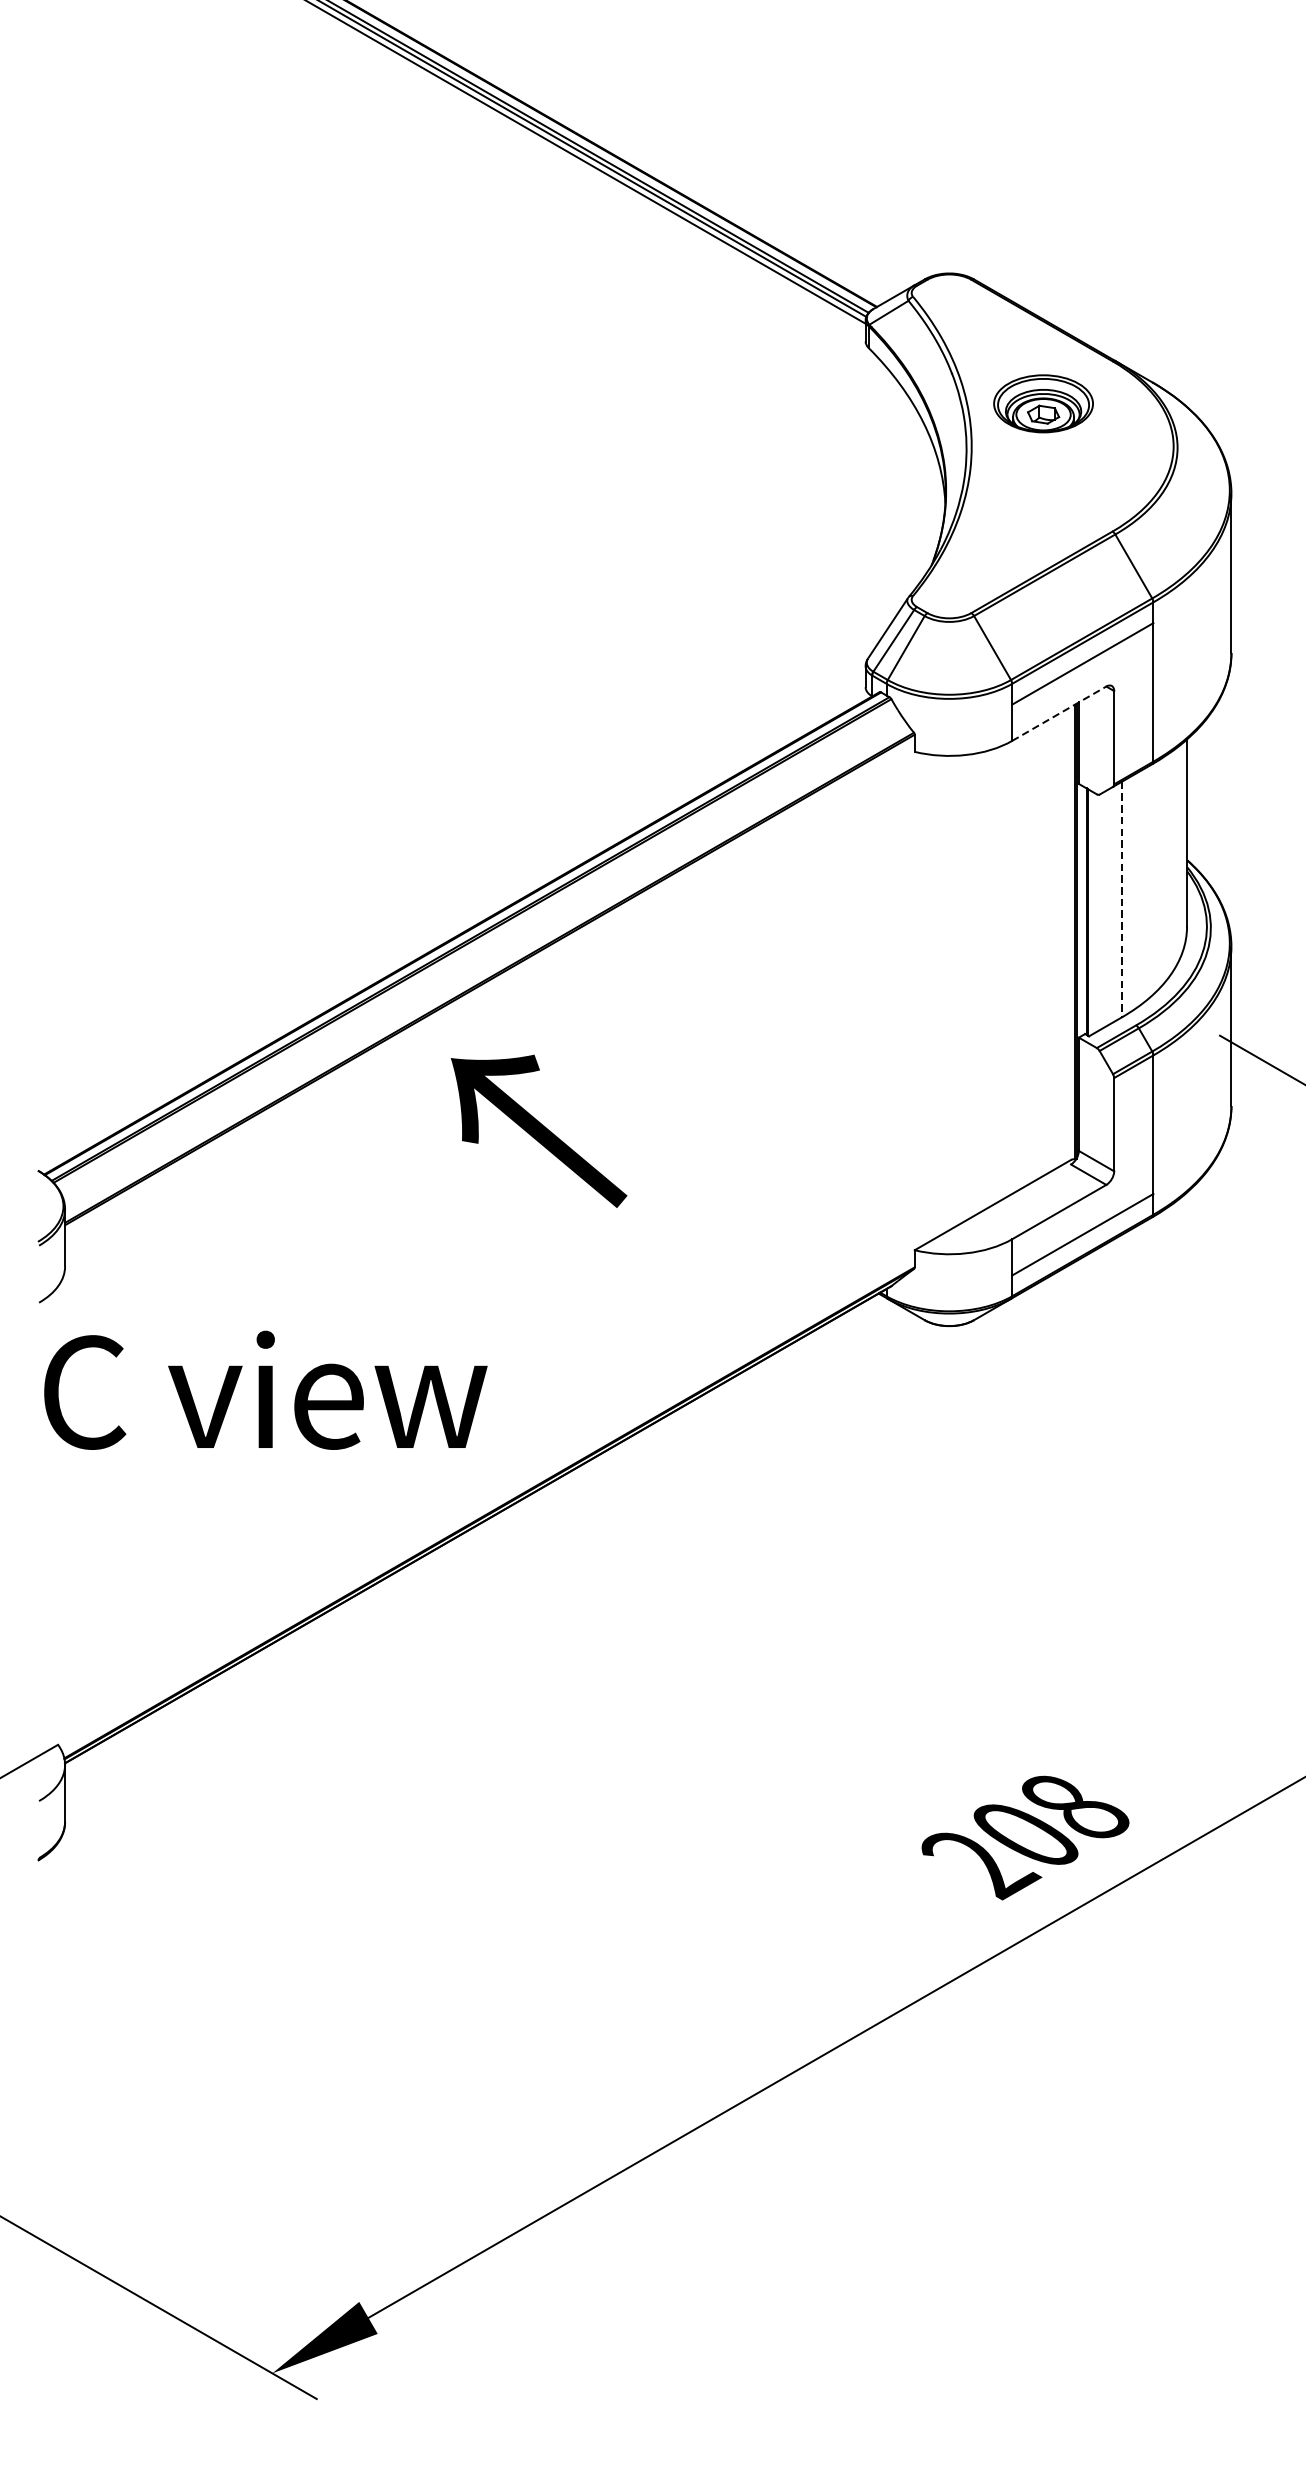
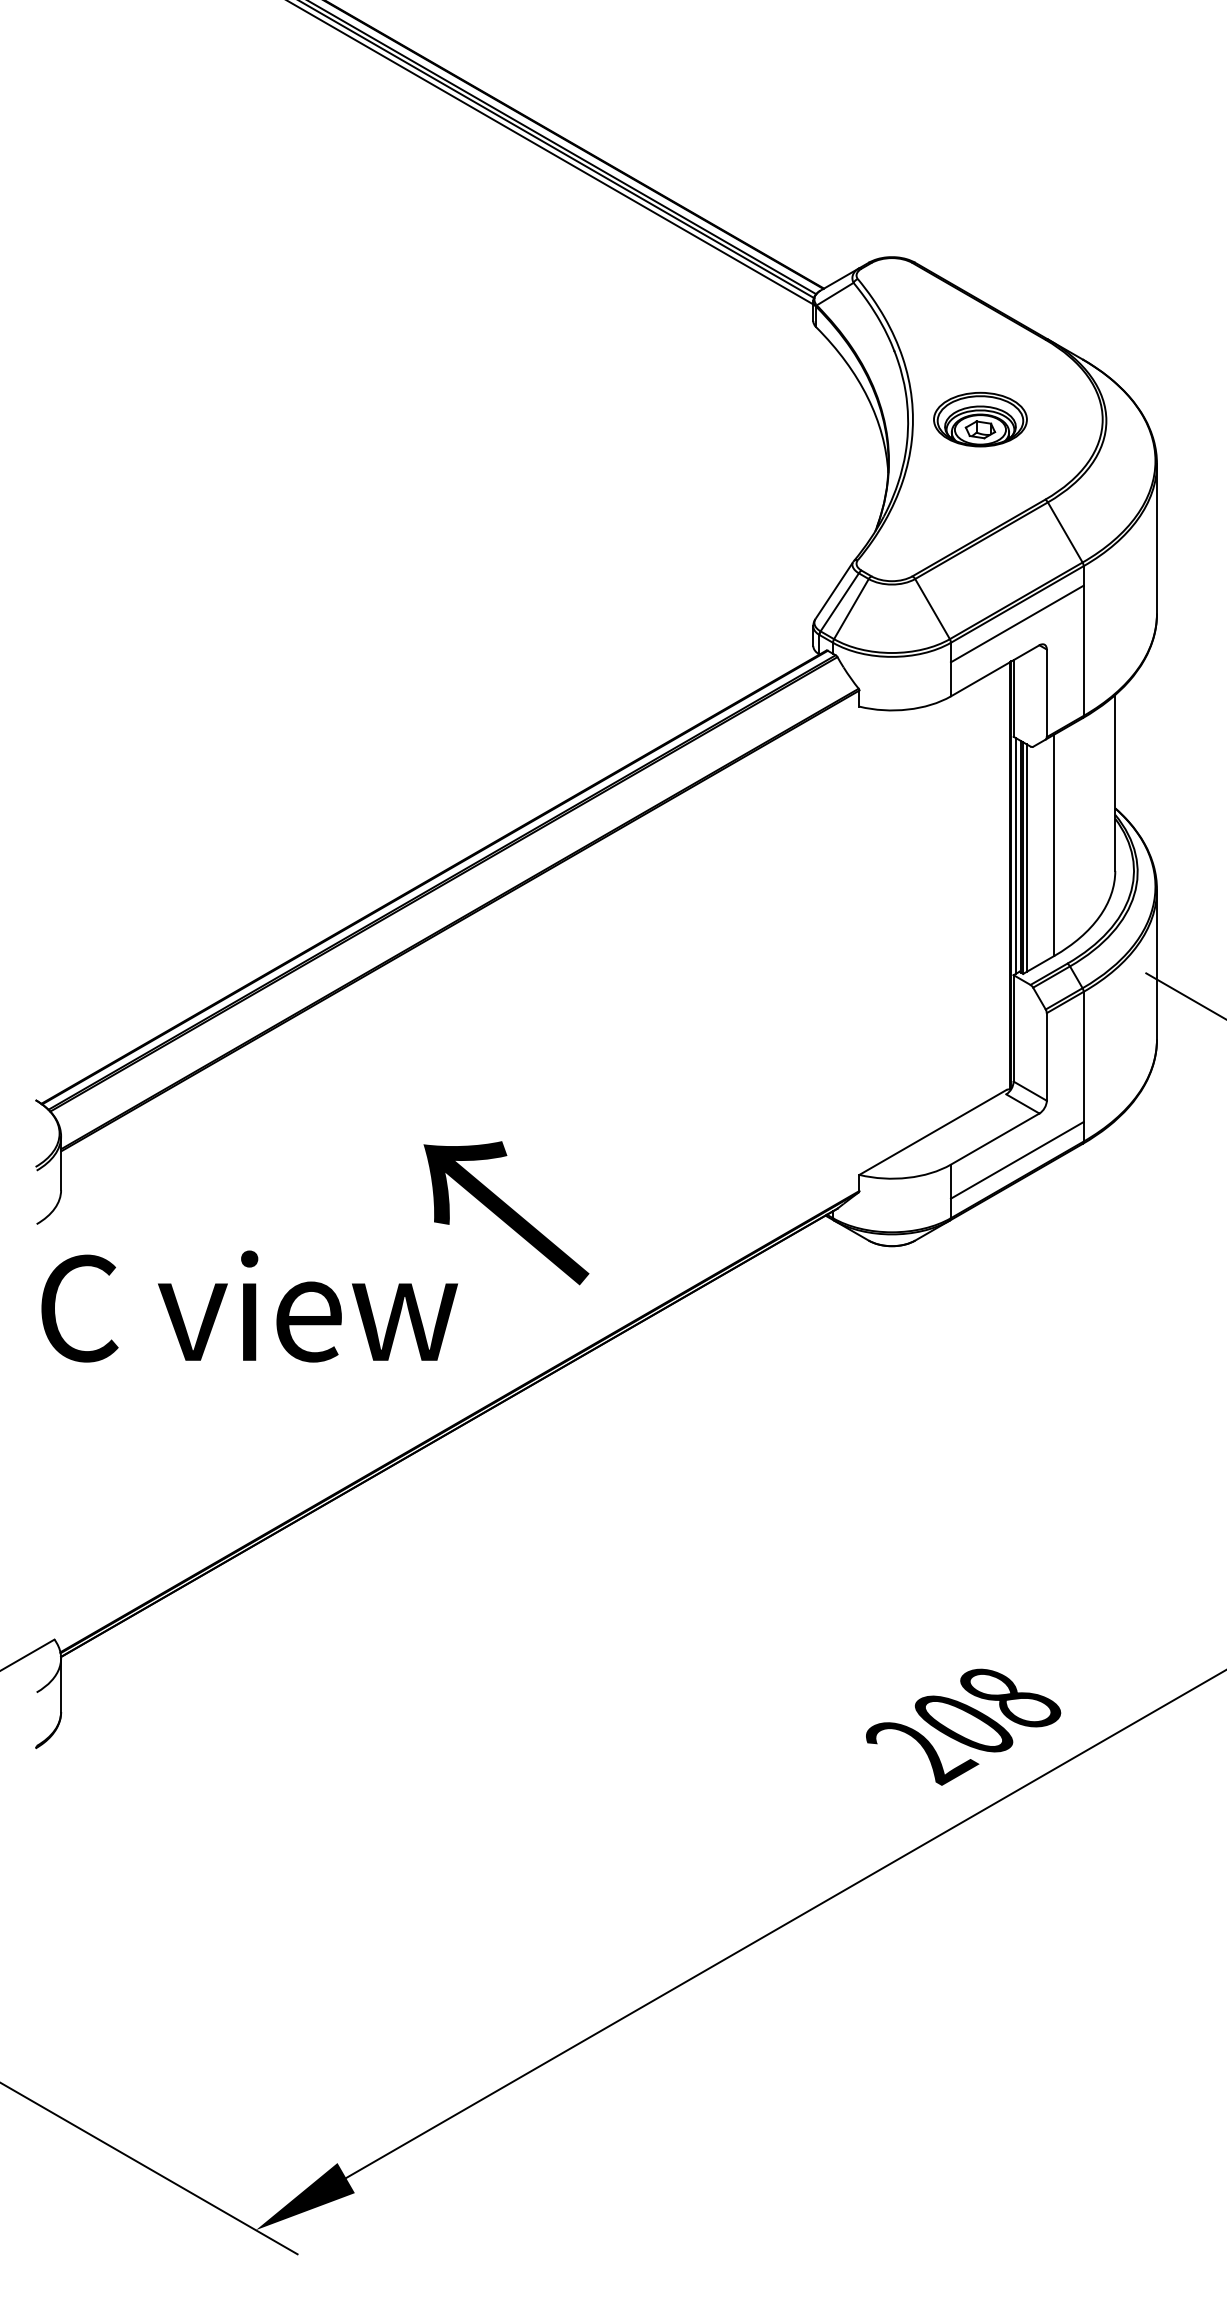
part: (1043, 403) -> (980, 419), moved
line: (1059, 713) -> (995, 670), dashed -> solid
line: (1122, 899) -> (1054, 845), dashed -> solid
line: (1080, 910) -> (1015, 855), added
line: (1092, 912) -> (1026, 857), added
text: (539, 1131) -> (506, 1213), moved

